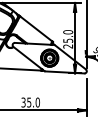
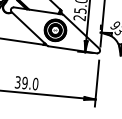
text: (29, 102) -> (25, 83), 35.0 -> 39.0

